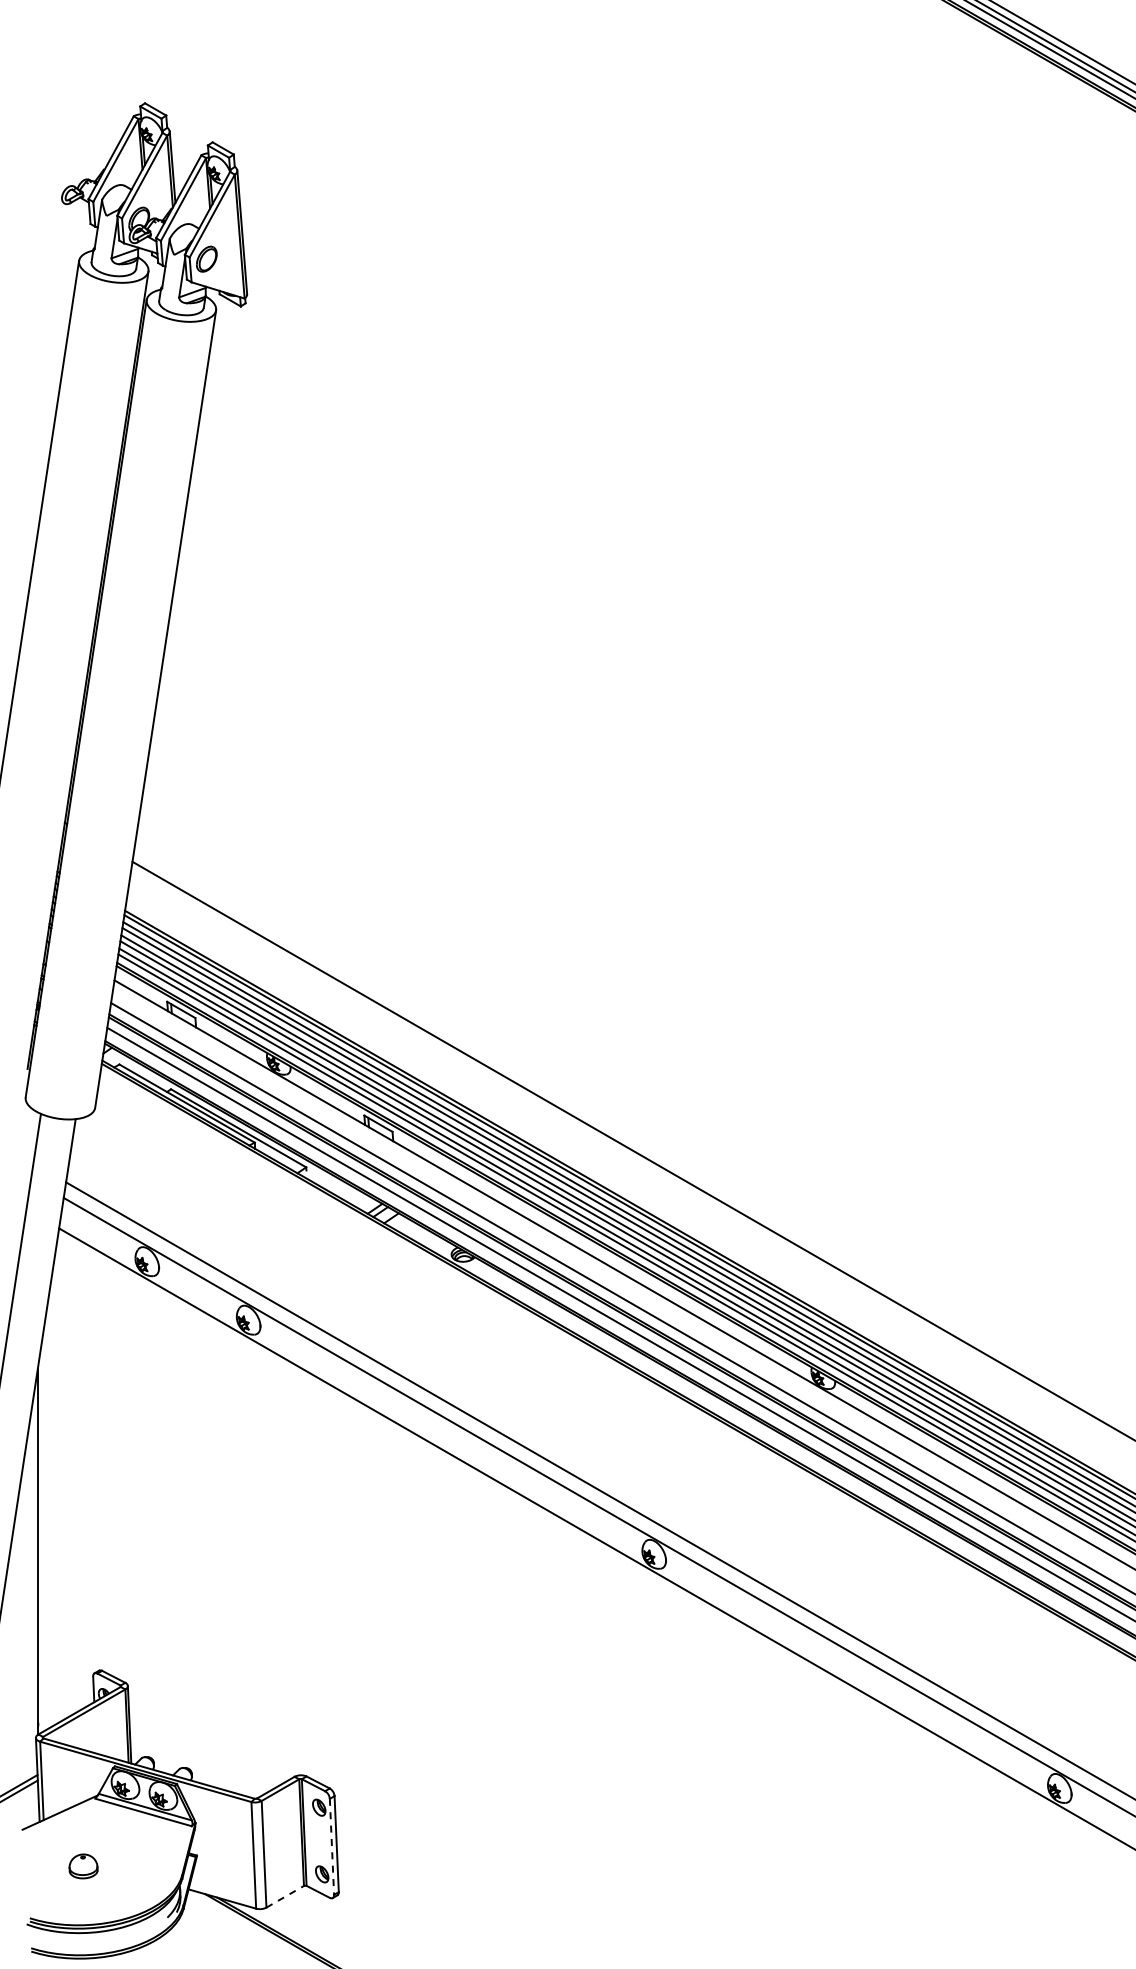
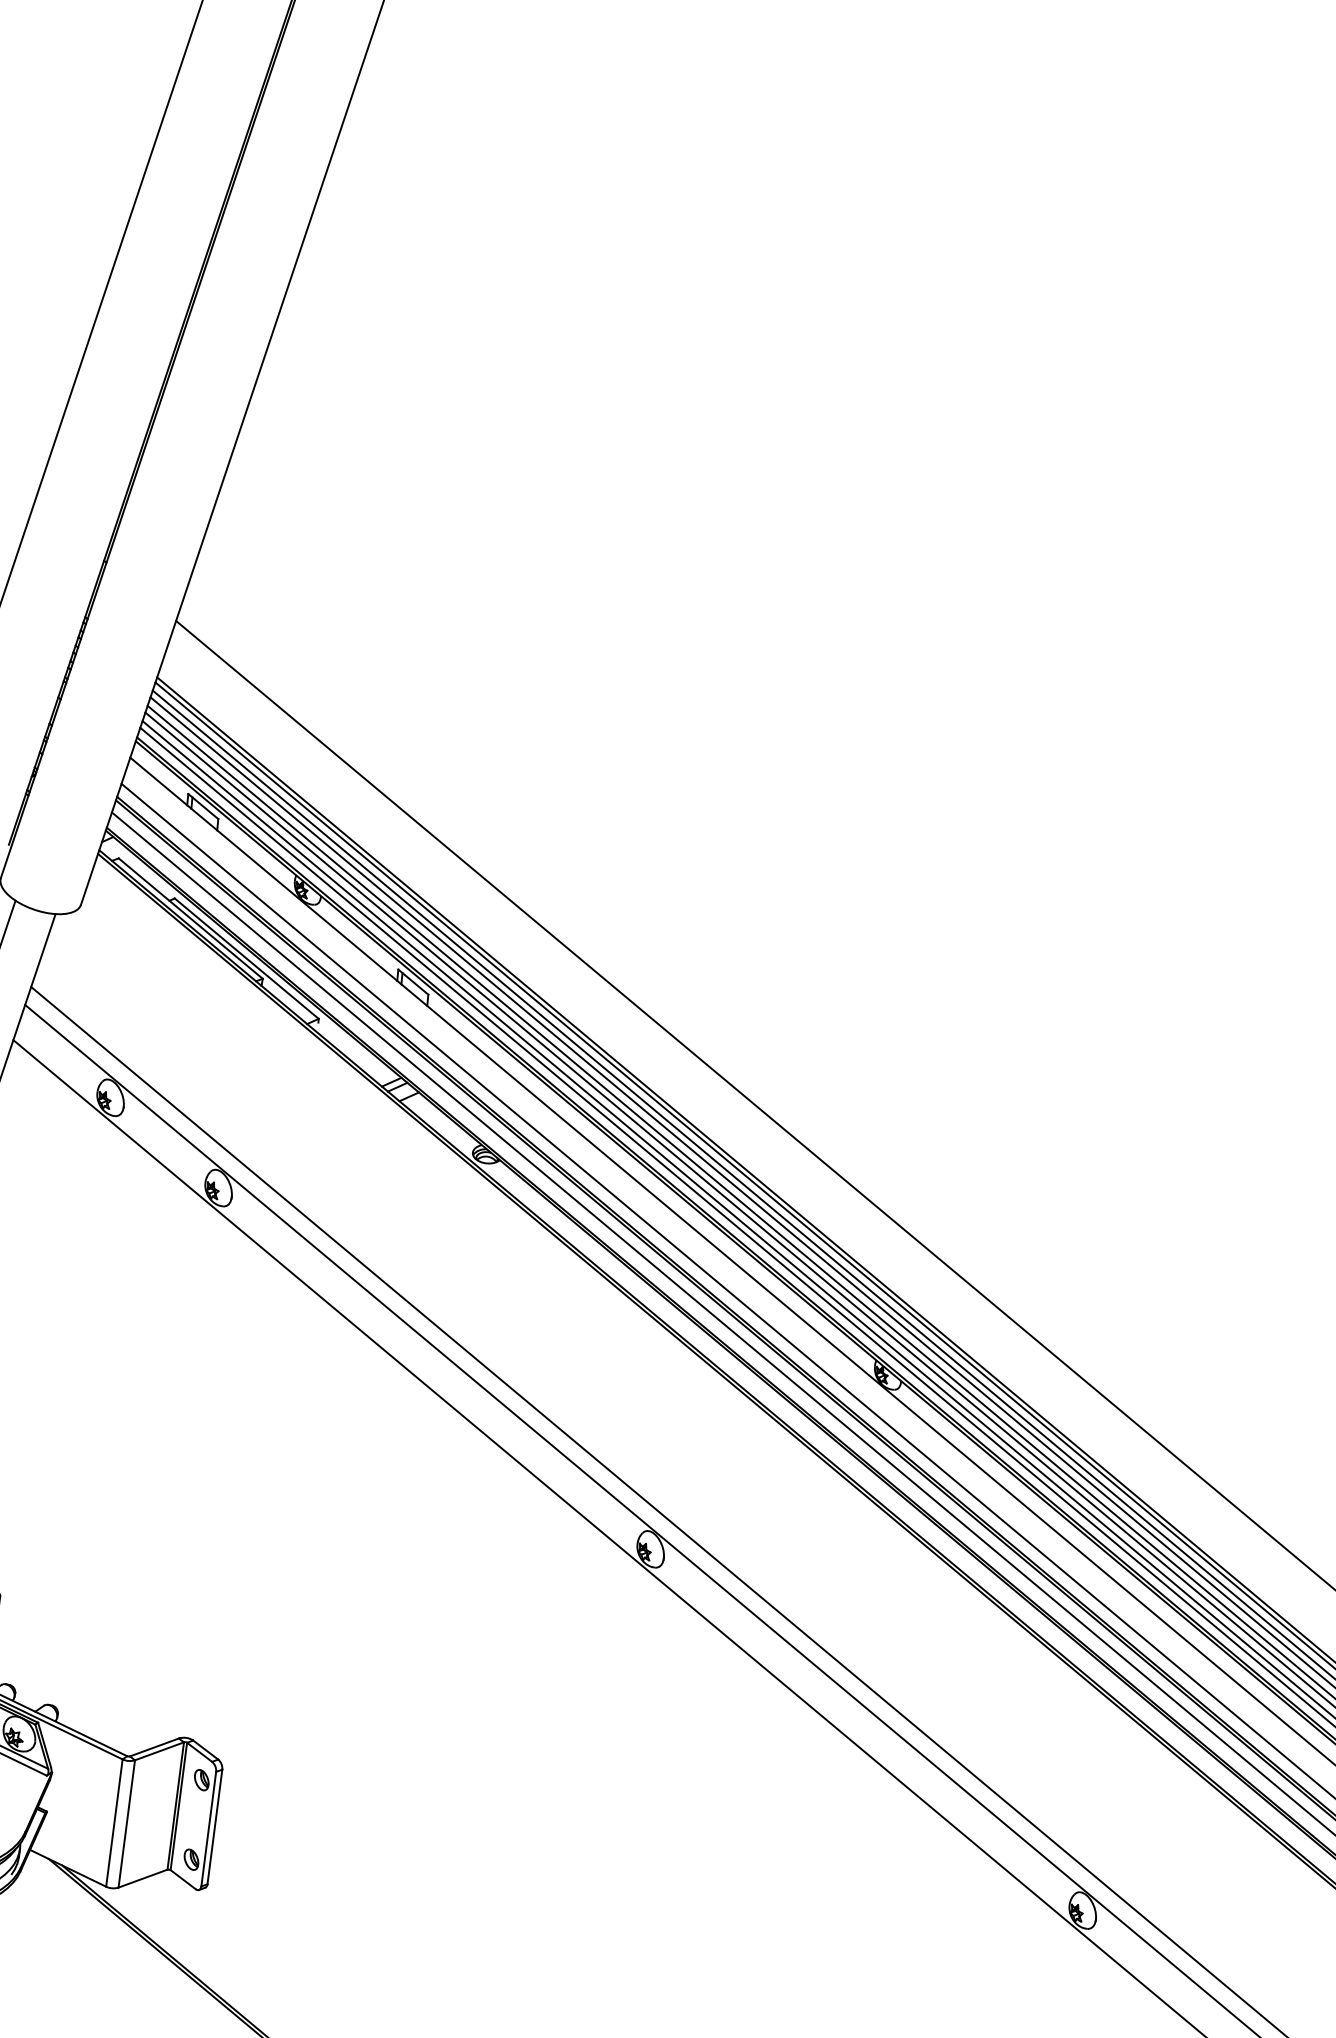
line: (332, 1847) -> (209, 1830), dashed -> solid
line: (285, 1896) -> (143, 1878), dashed -> solid

